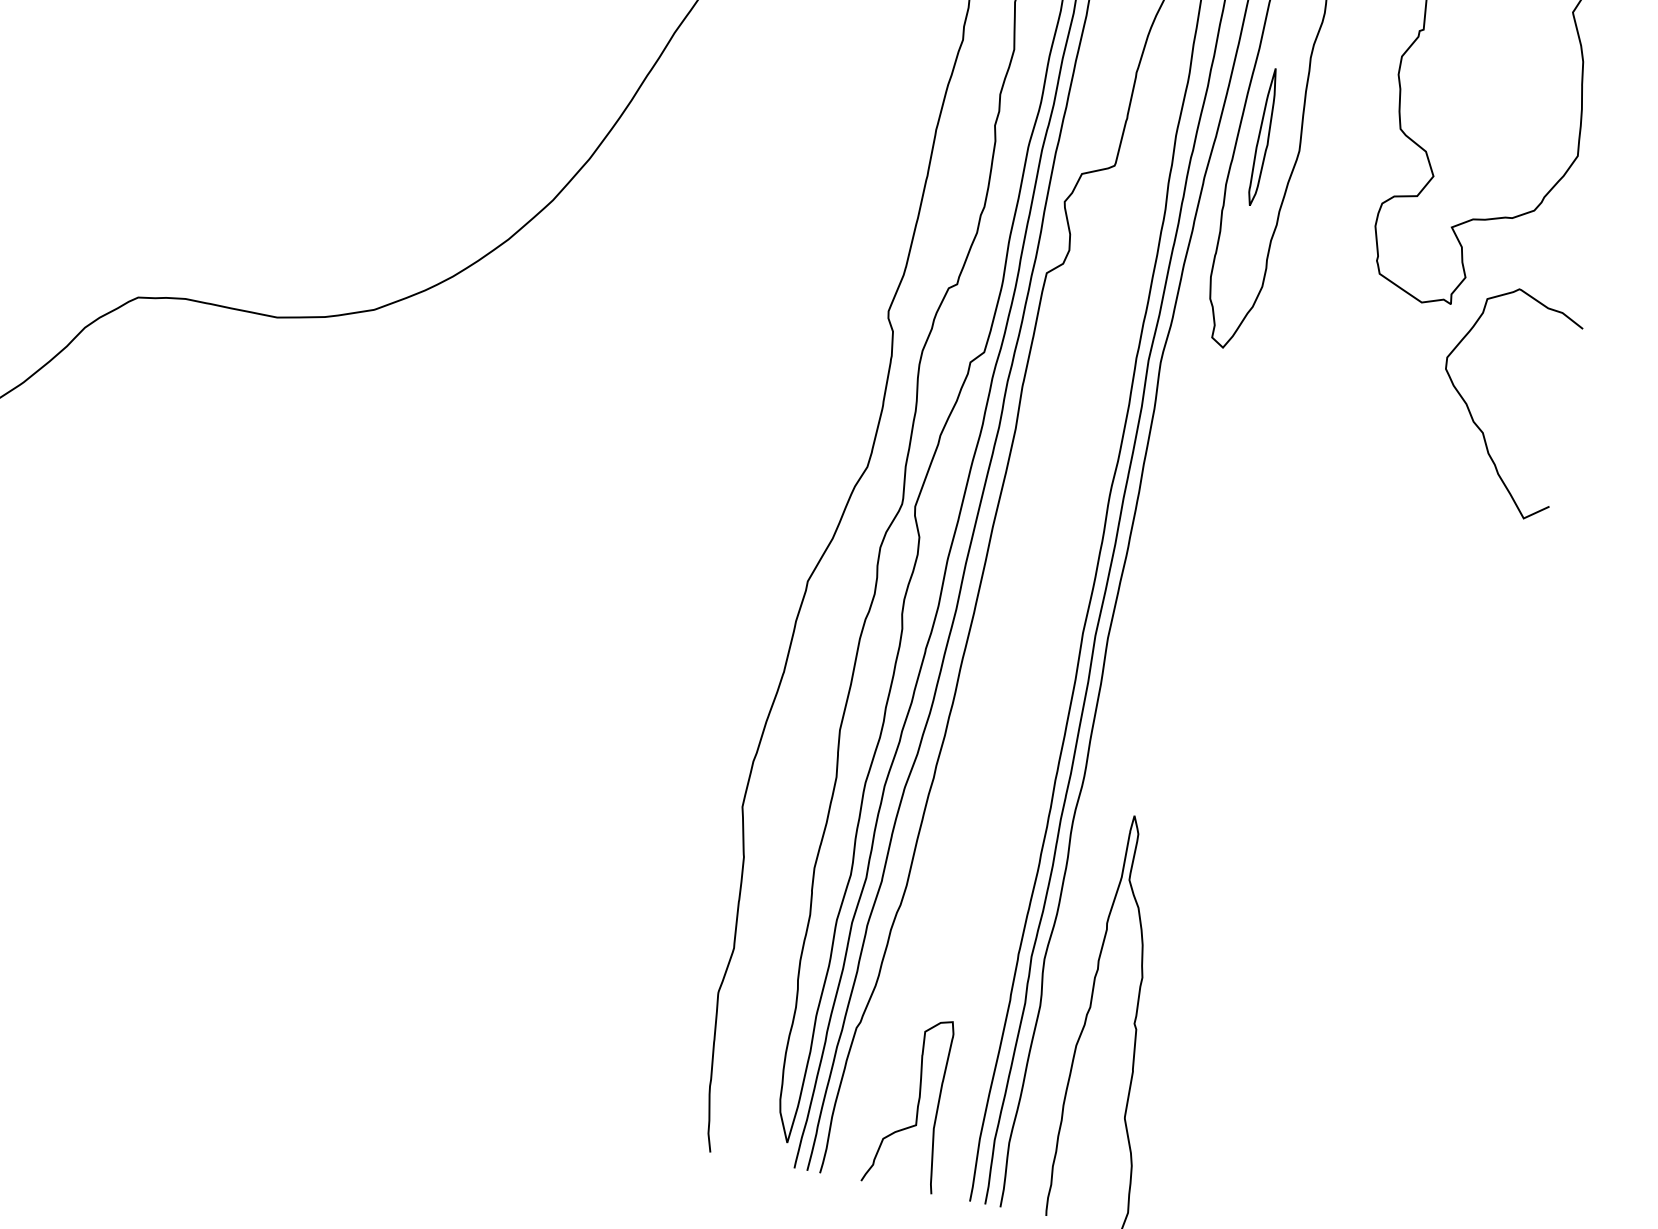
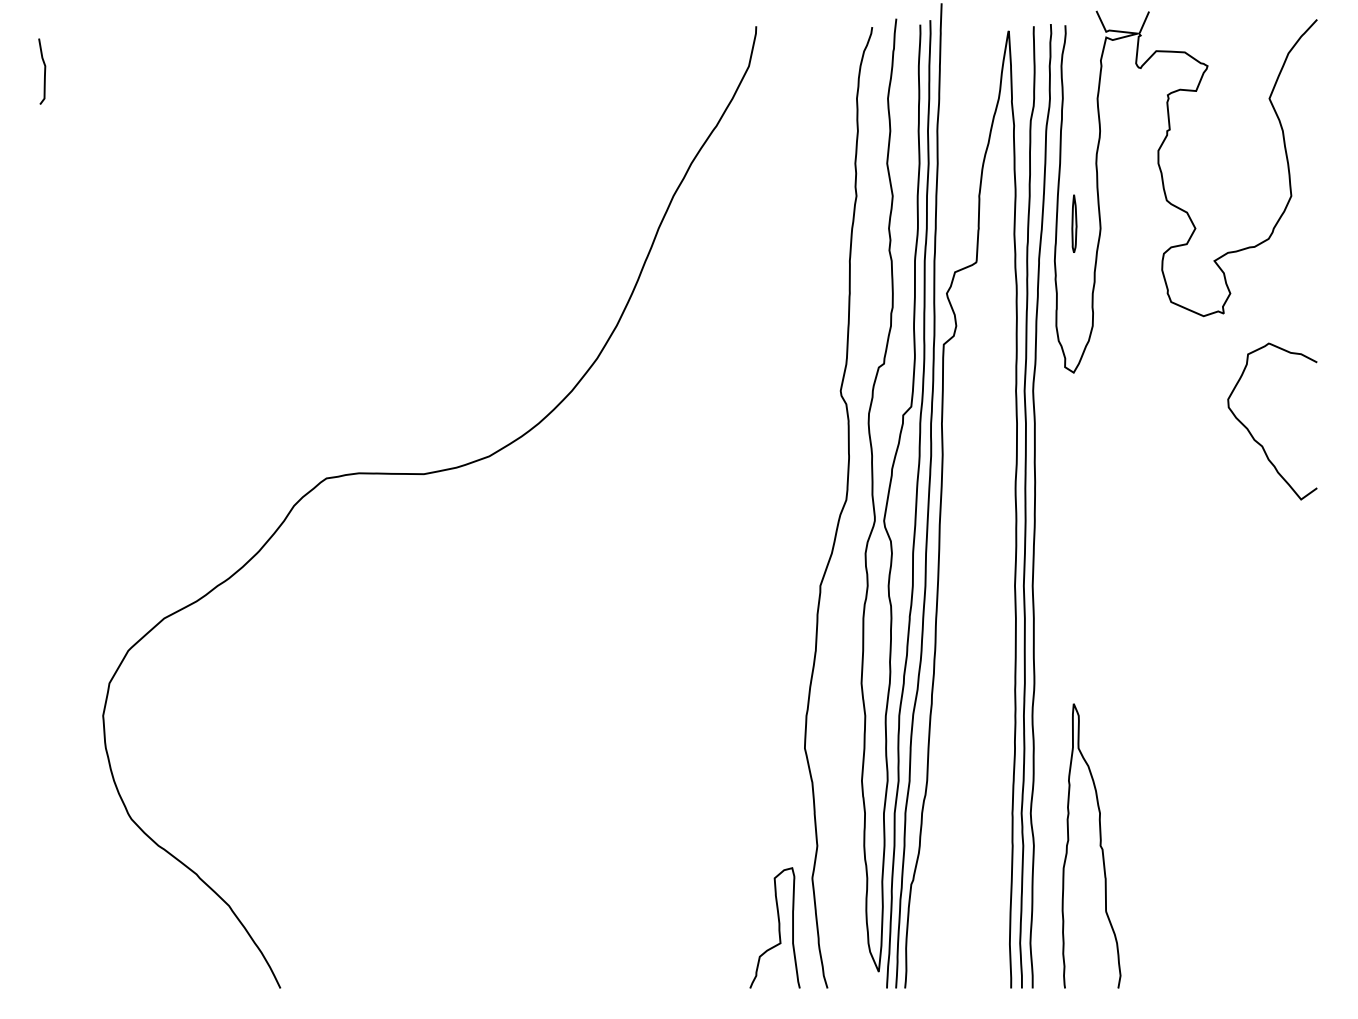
part: (1263, 136) -> (1074, 223), size x0.6
curve: (1472, 413) -> (1252, 434), moved
curve: (917, 1102) -> (778, 927), moved

